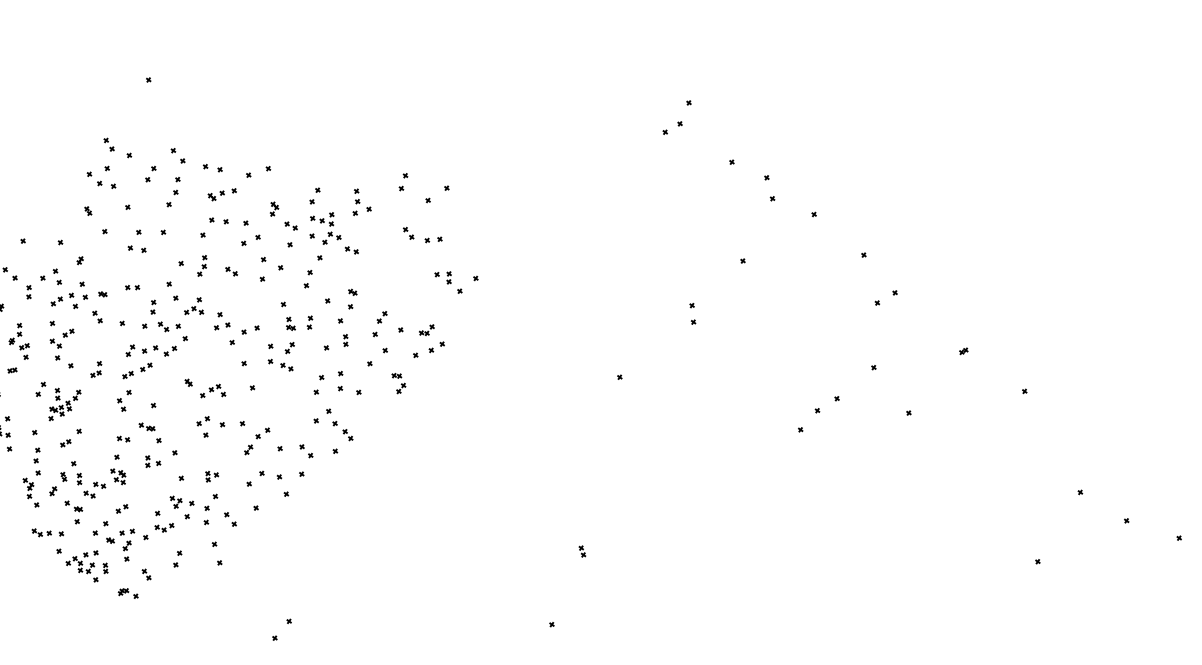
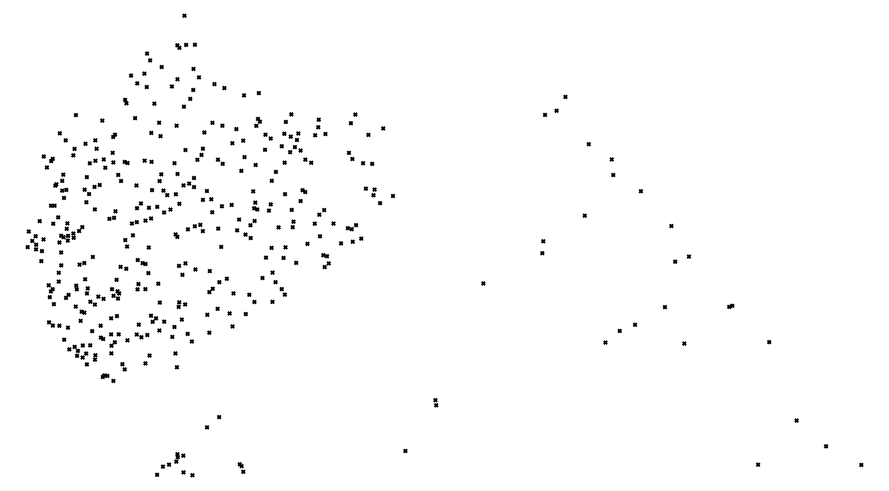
part: (221, 194) -> (185, 45), moved
part: (211, 391) -> (194, 227), moved
part: (59, 398) -> (67, 229), moved

